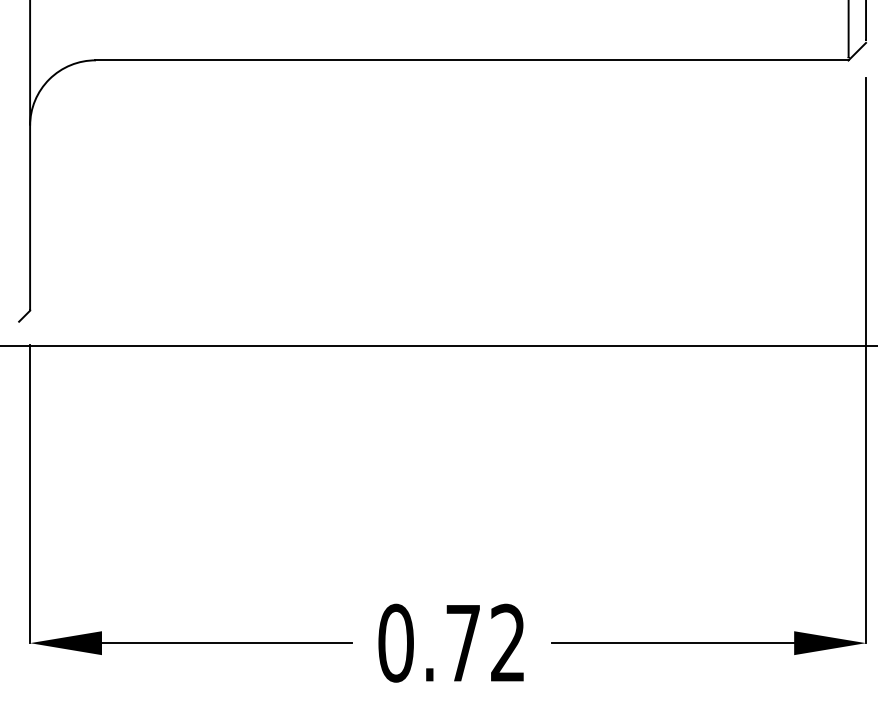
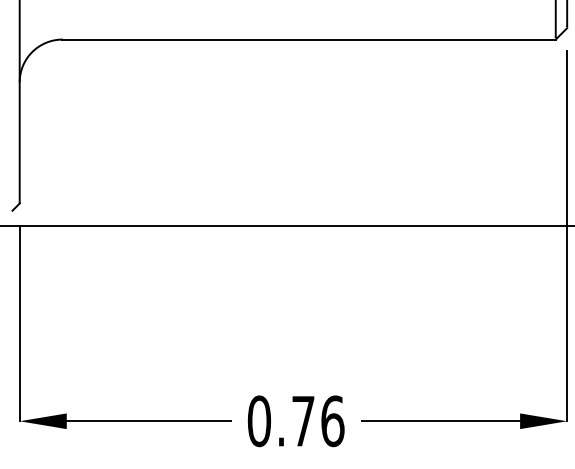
text: (507, 643) -> (332, 421), 0.72 -> 0.76

